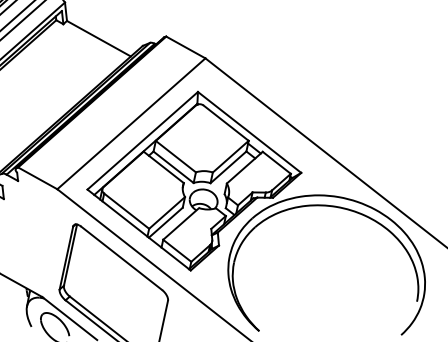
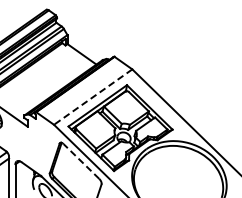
line: (132, 124) -> (93, 97), solid -> dashed
line: (121, 258) -> (81, 161), solid -> dashed

